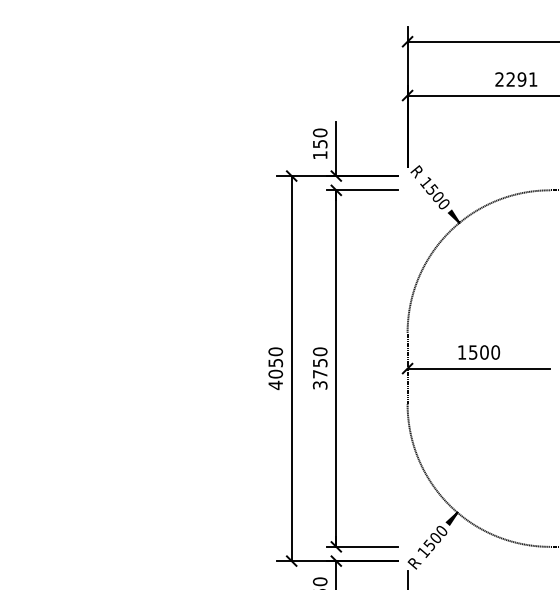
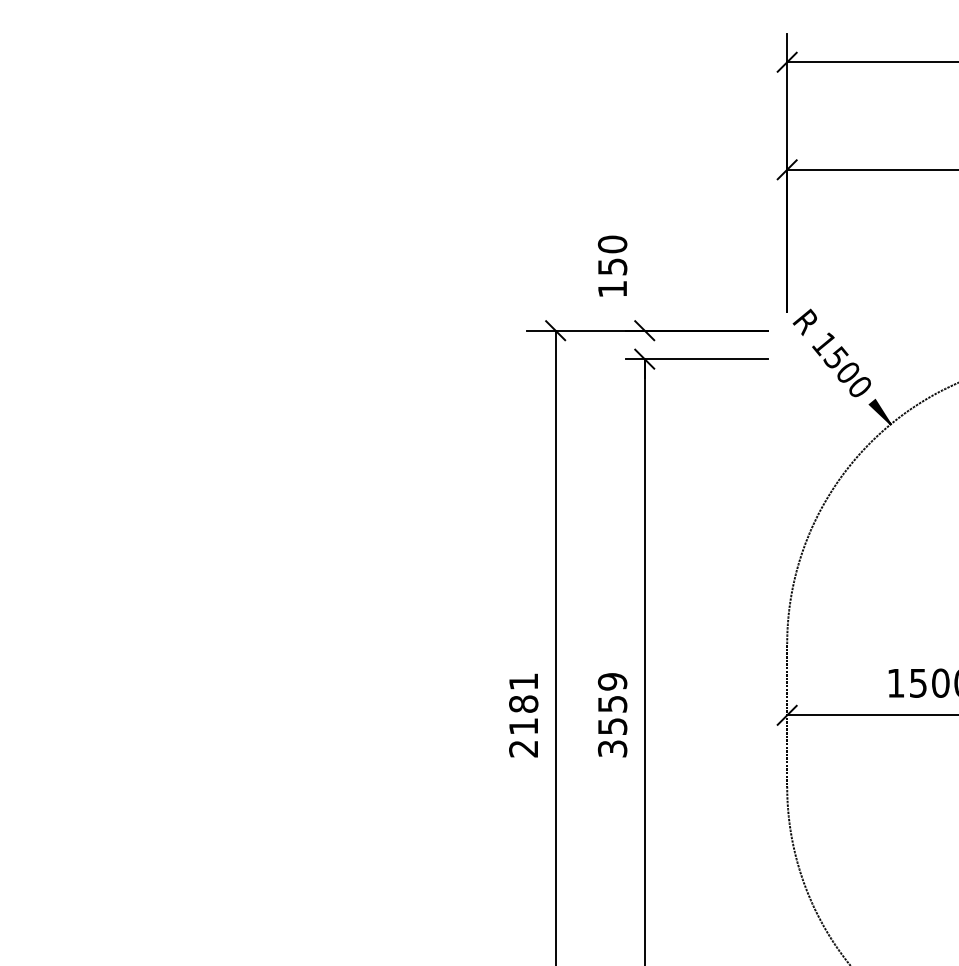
line: (336, 148) -> (645, 275), removed
text: (320, 362) -> (613, 703), 3750 -> 3559
text: (275, 368) -> (523, 715), 4050 -> 2181

